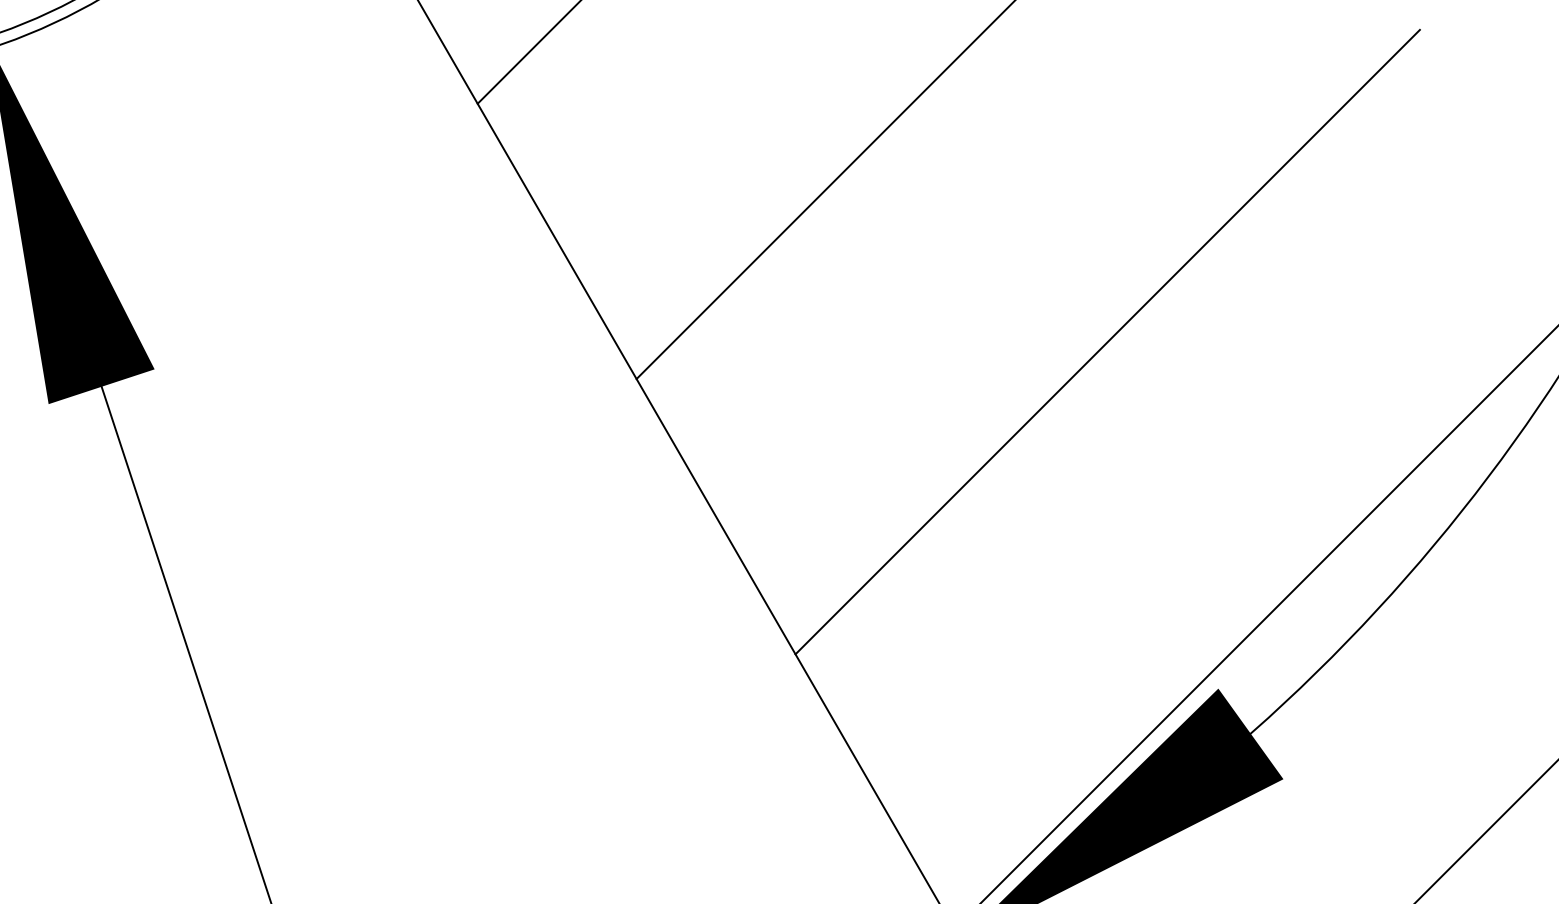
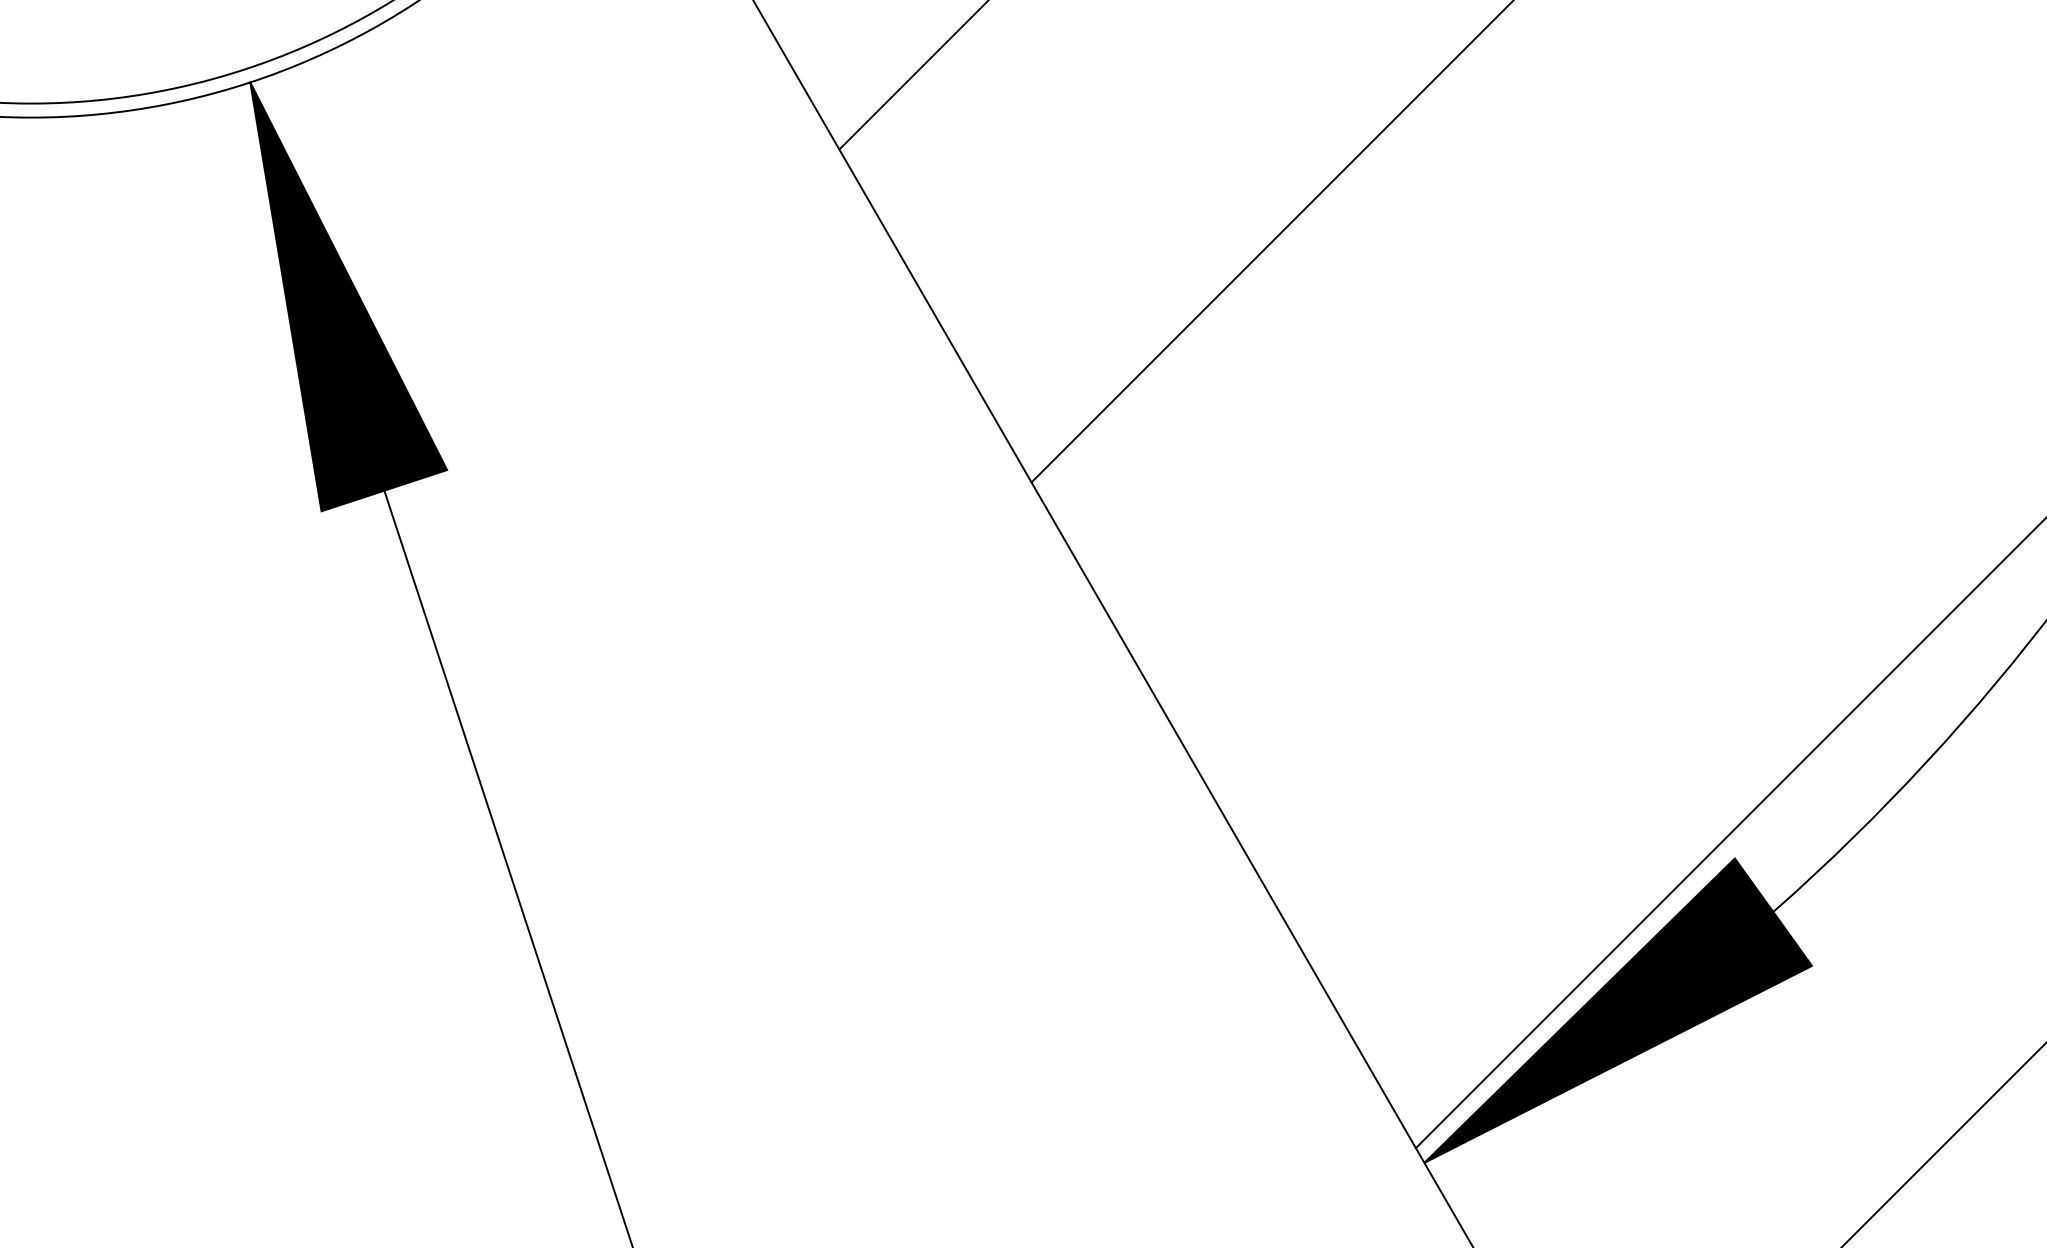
line: (1107, 341) -> (1600, 437), removed

